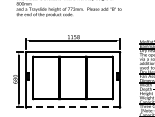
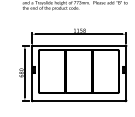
line: (73, 107) -> (79, 101), dashed -> solid

